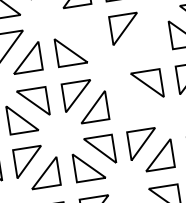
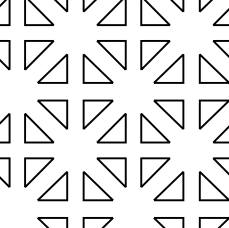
part: (82, 35) -> (111, 55), added
part: (140, 39) -> (168, 68), added
part: (136, 100) -> (155, 128), added

